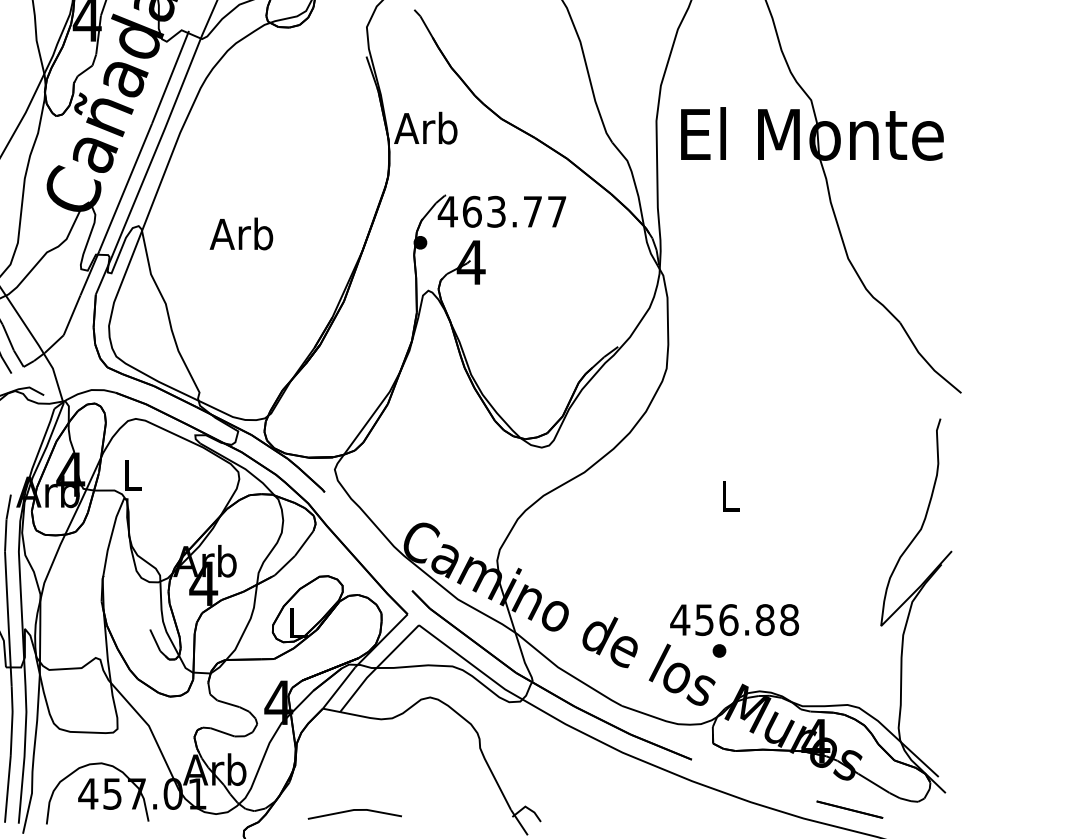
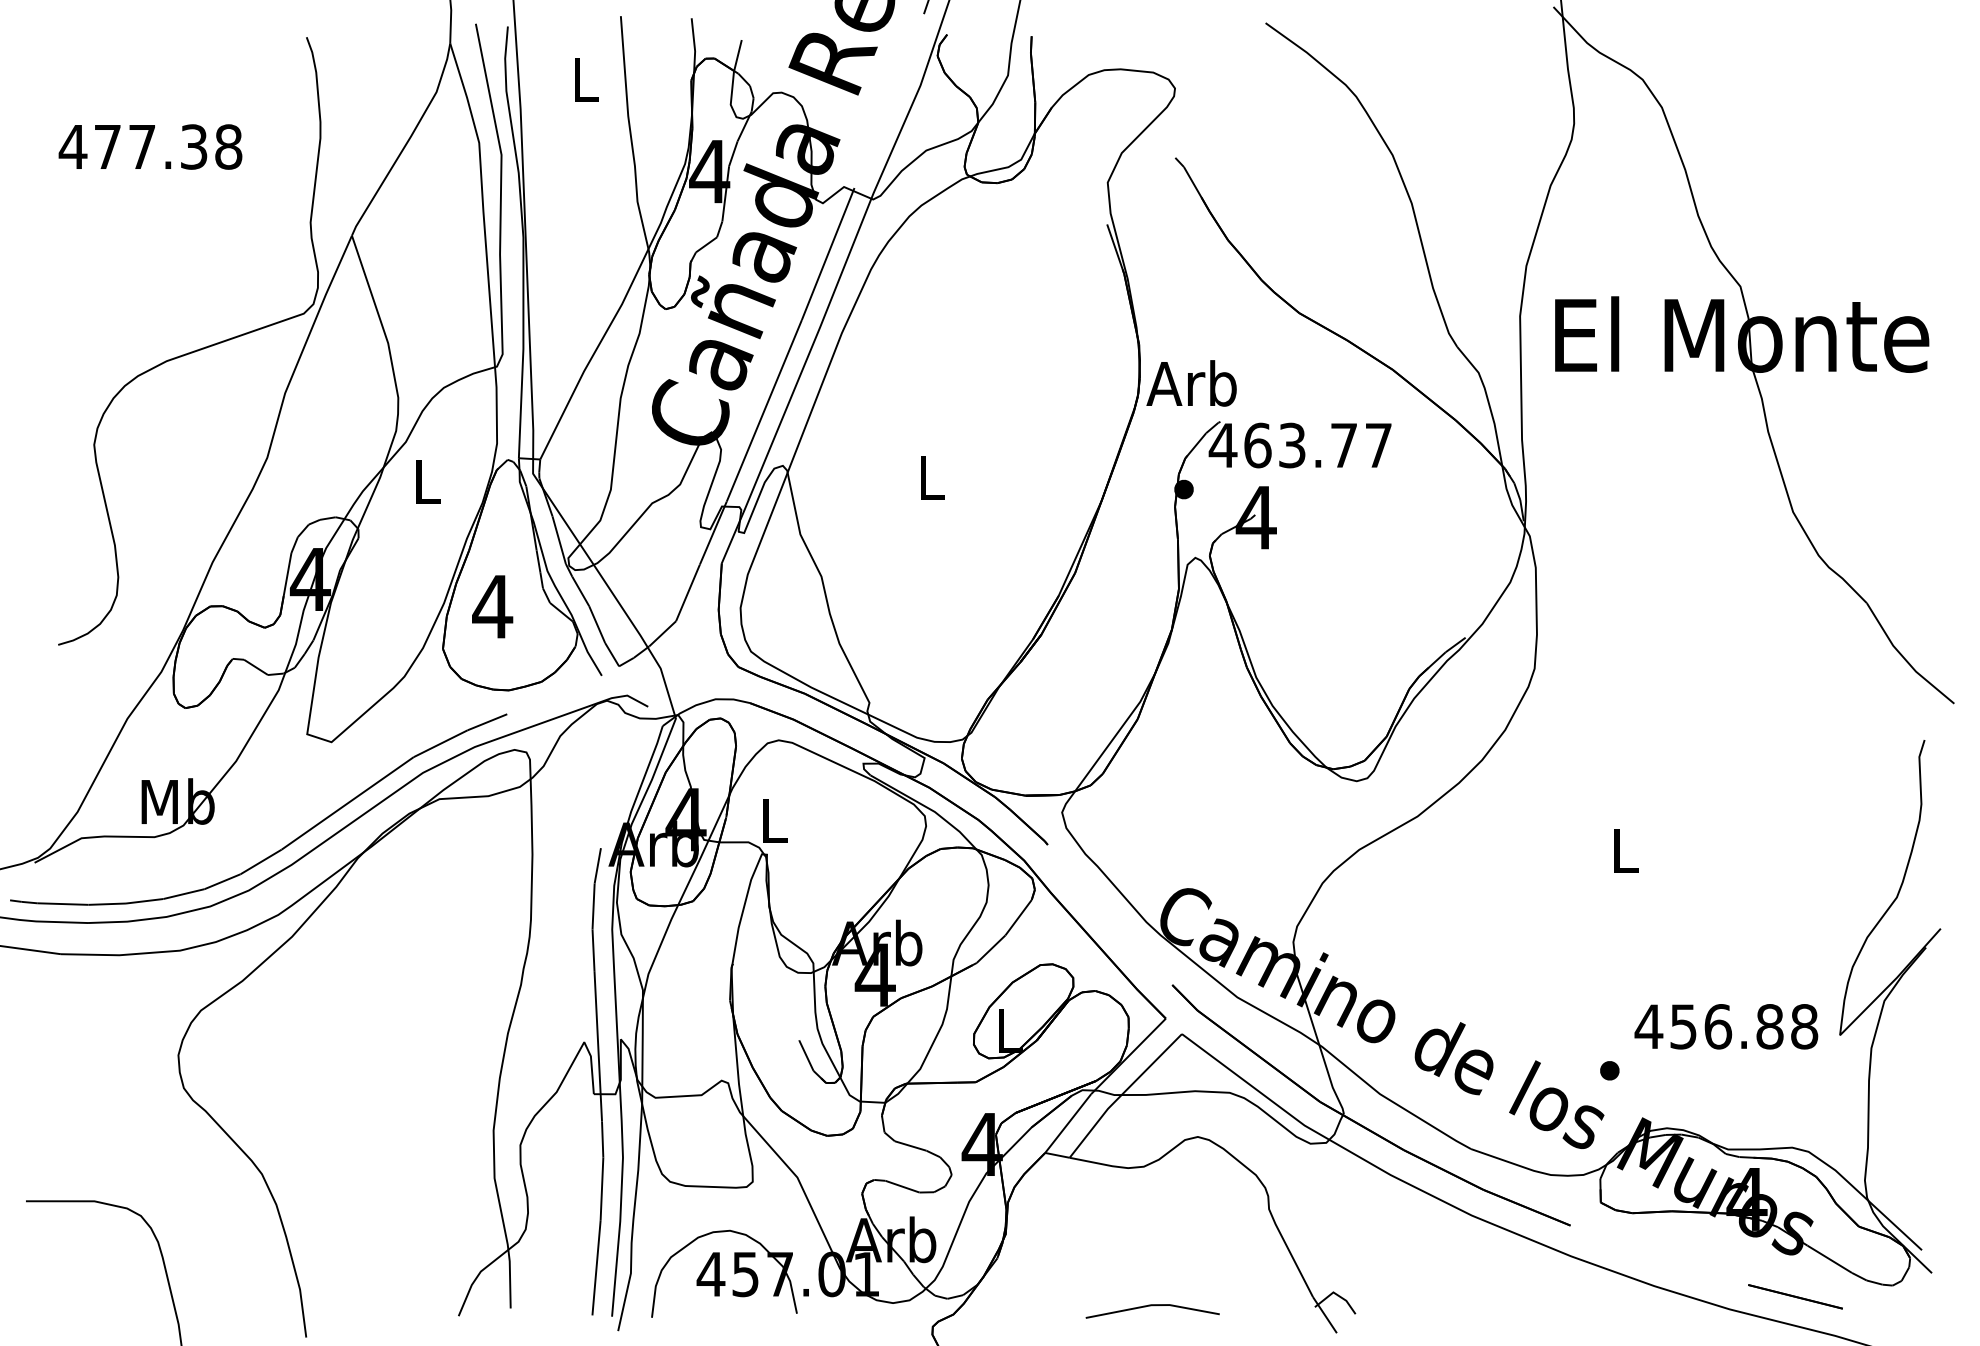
text: (425, 128) -> (1191, 383), moved
text: (241, 233) -> (929, 476), Arb -> L
text: (734, 619) -> (1726, 1026), moved
line: (354, 810) -> (1152, 1306), moved

